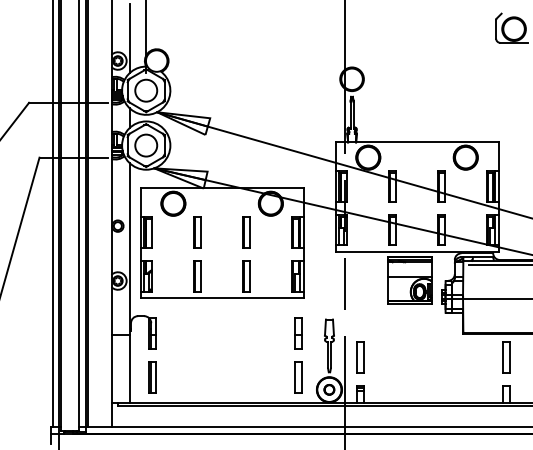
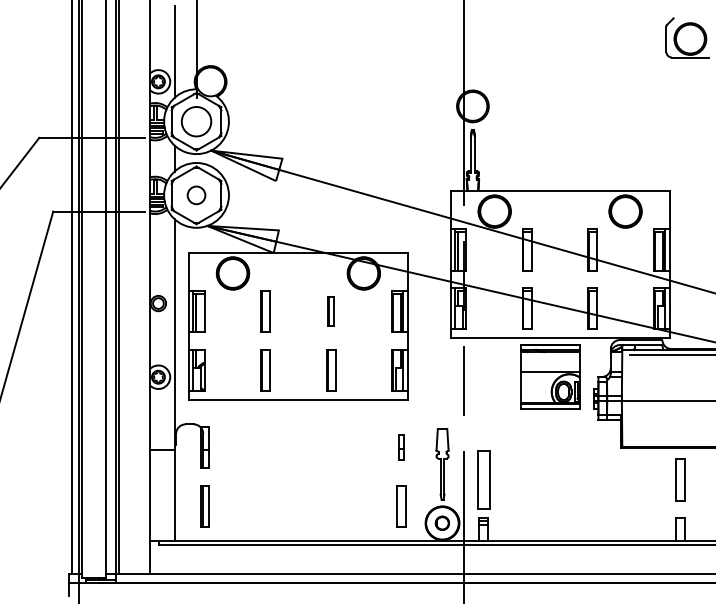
circle: (146, 145) -> (196, 195), size x0.6
part: (246, 232) -> (331, 311), size x0.7
part: (298, 333) -> (401, 447), size x0.6
part: (359, 357) -> (483, 479), size x1.4

